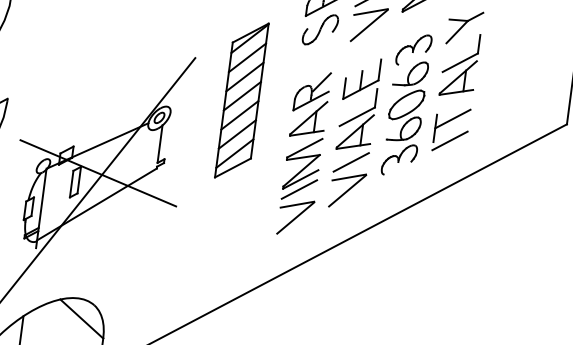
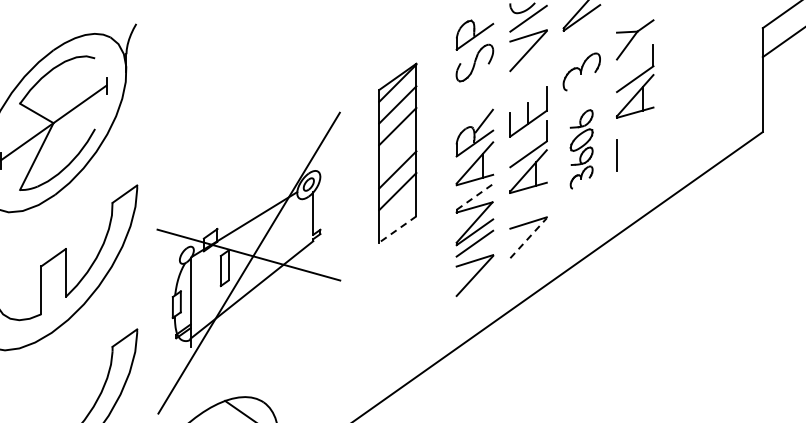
line: (242, 95) -> (397, 147), removed
part: (404, 118) -> (581, 149), size x0.6
line: (453, 118) -> (635, 142), removed
line: (450, 140) -> (635, 167), removed
line: (305, 147) -> (475, 196), solid -> dashed
line: (234, 152) -> (397, 212), removed
line: (351, 162) -> (528, 205), removed
line: (232, 167) -> (397, 229), solid -> dashed
line: (347, 190) -> (528, 237), solid -> dashed

